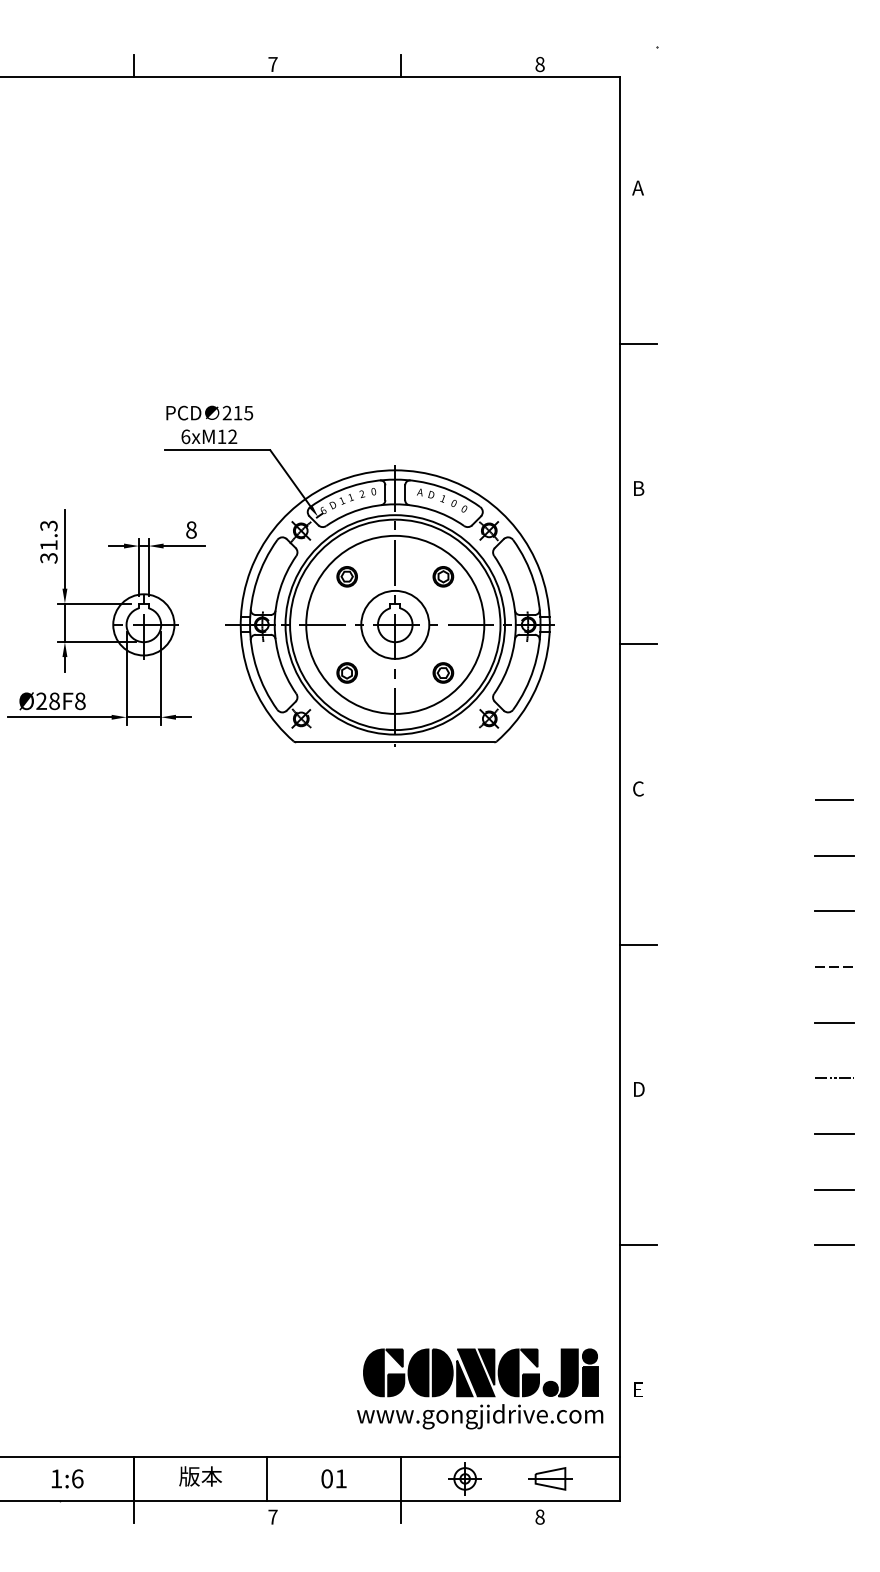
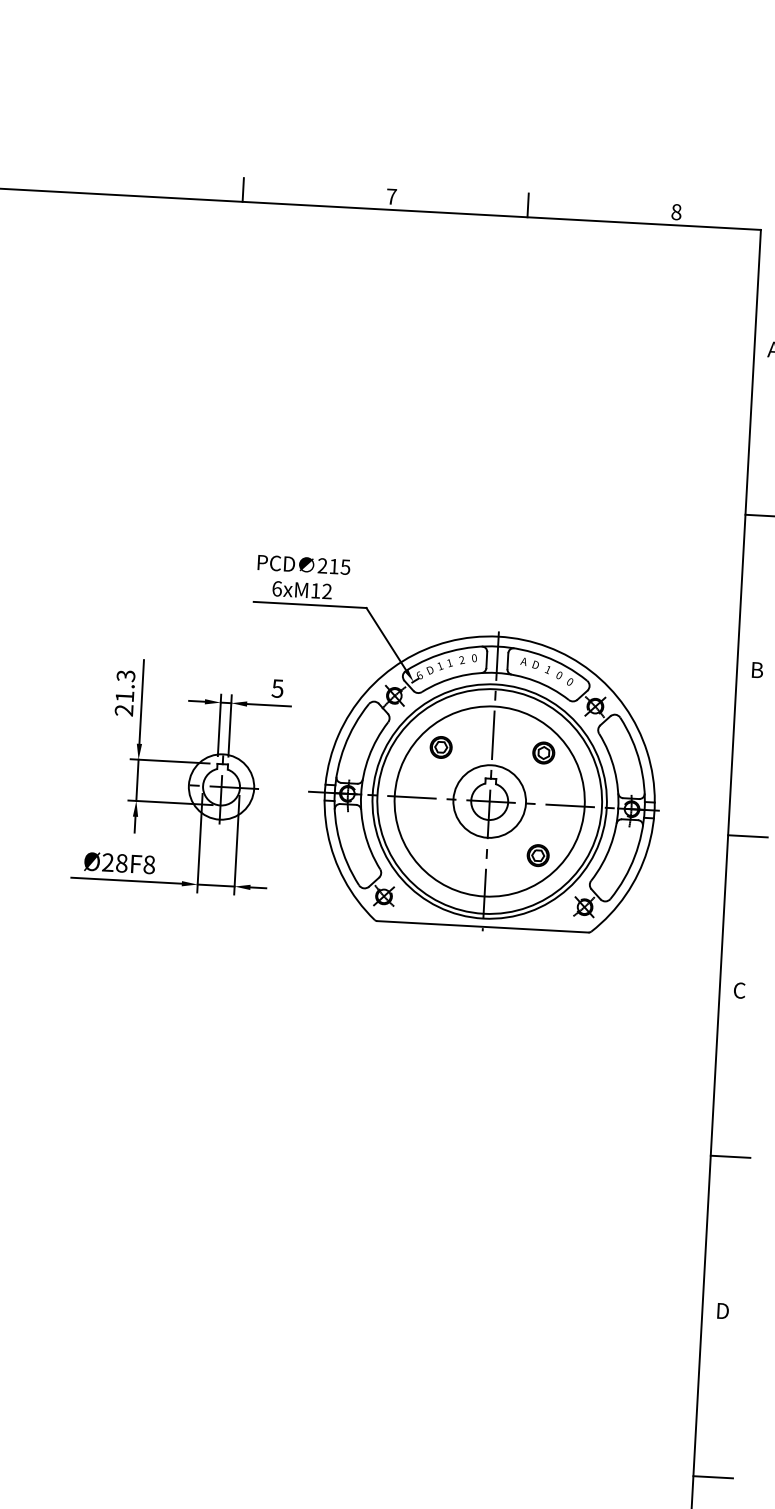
text: (191, 529) -> (277, 688), 8 -> 5
text: (48, 558) -> (123, 710), 31.3 -> 21.3
part: (346, 672) -> (434, 849), removed

